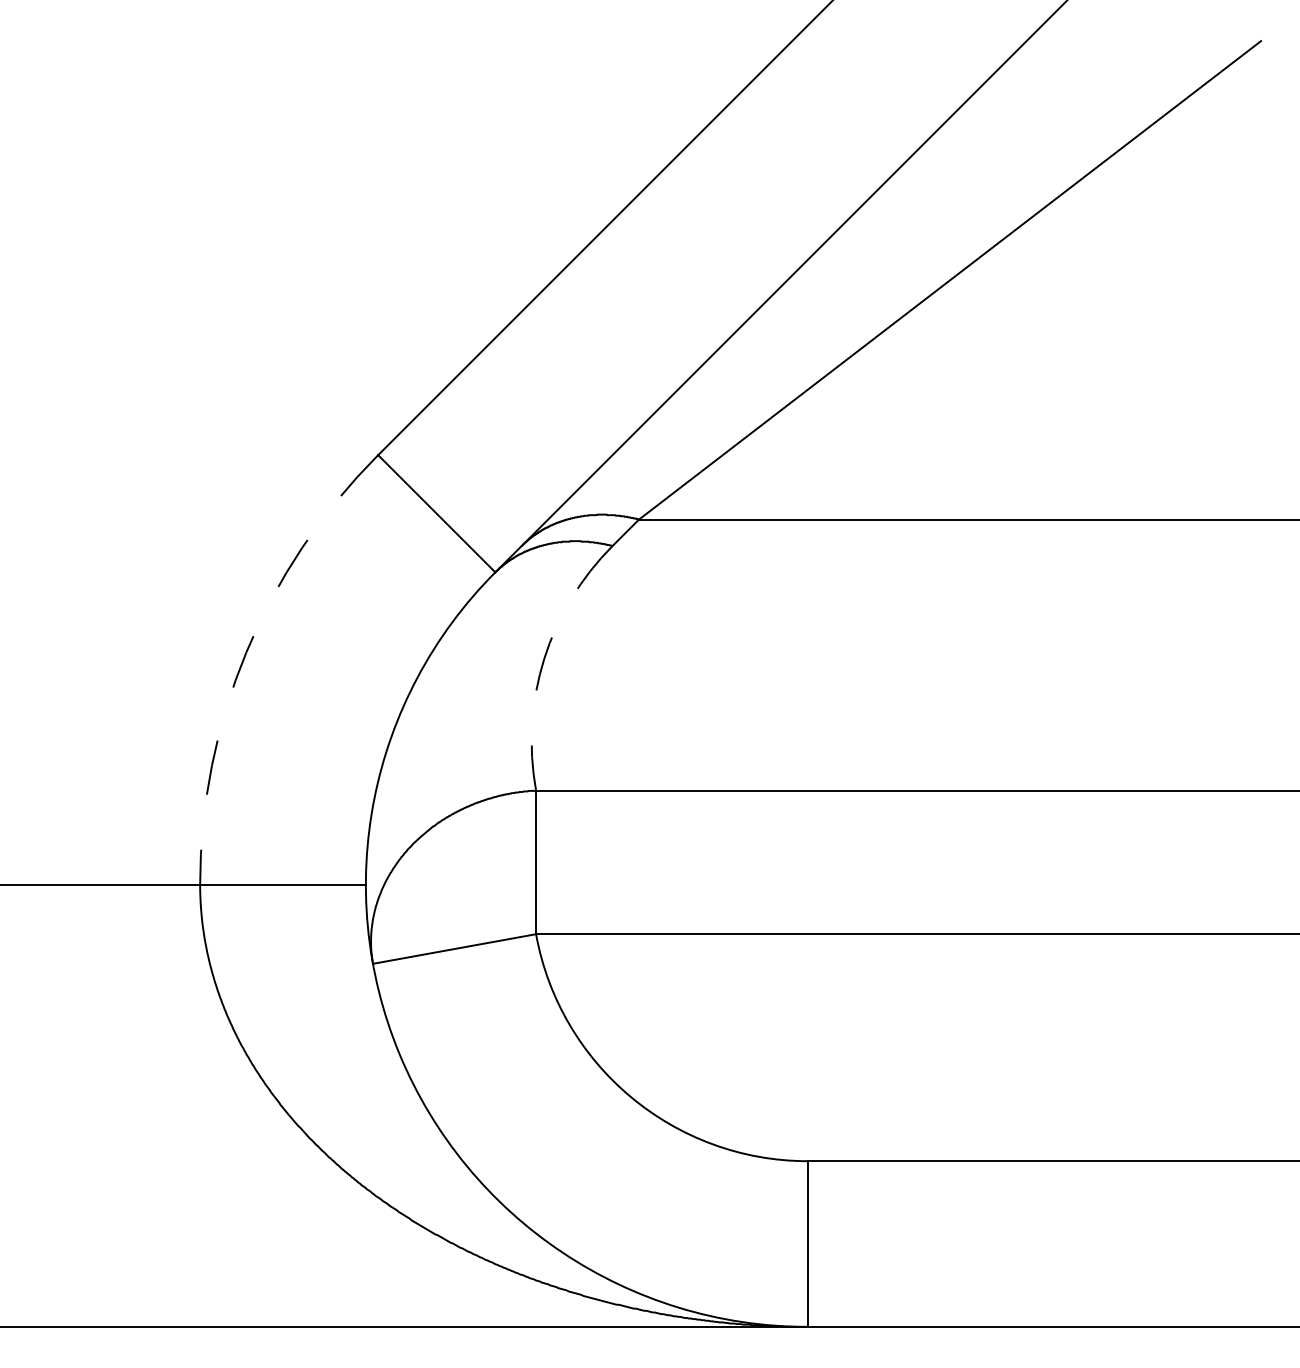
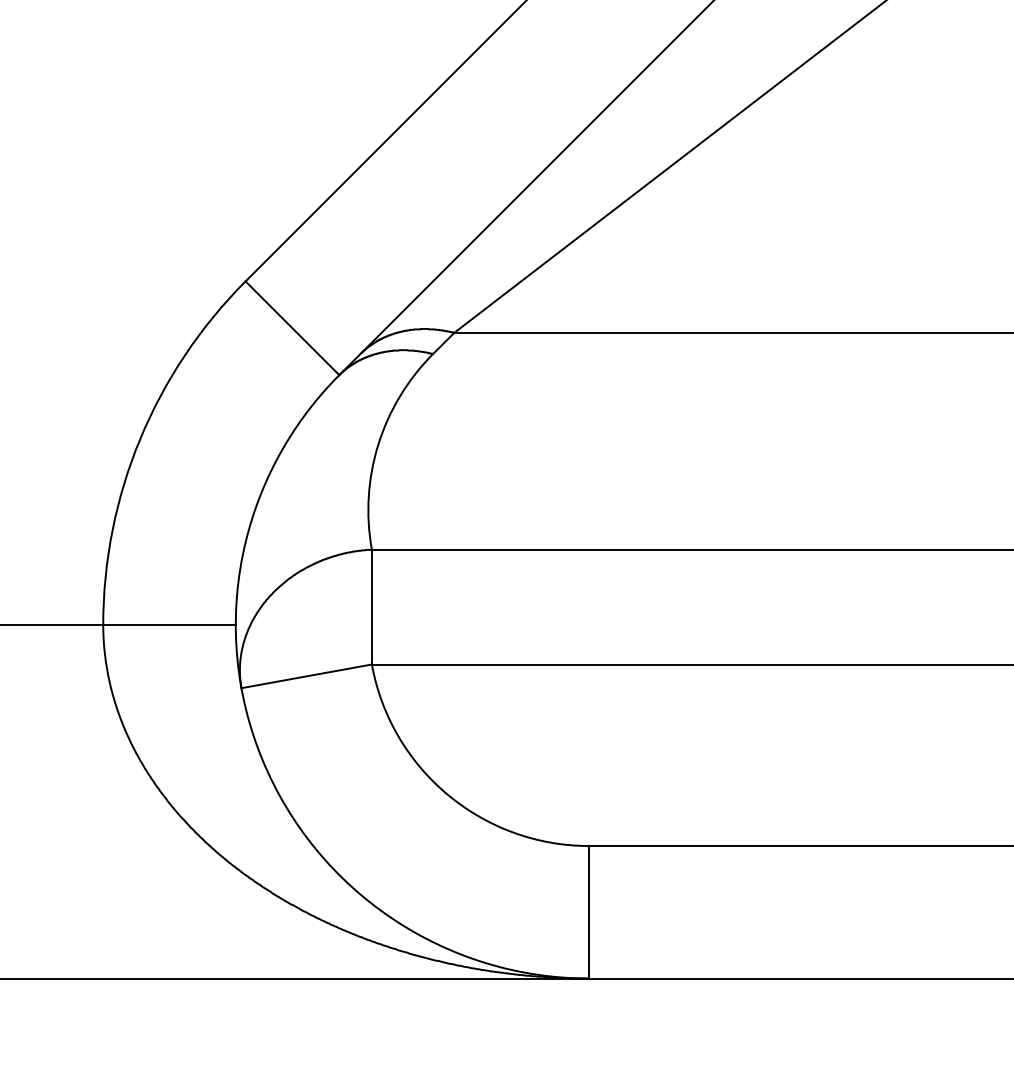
arc: (246, 652) -> (140, 439), dashed -> solid
arc: (544, 658) -> (378, 444), dashed -> solid

